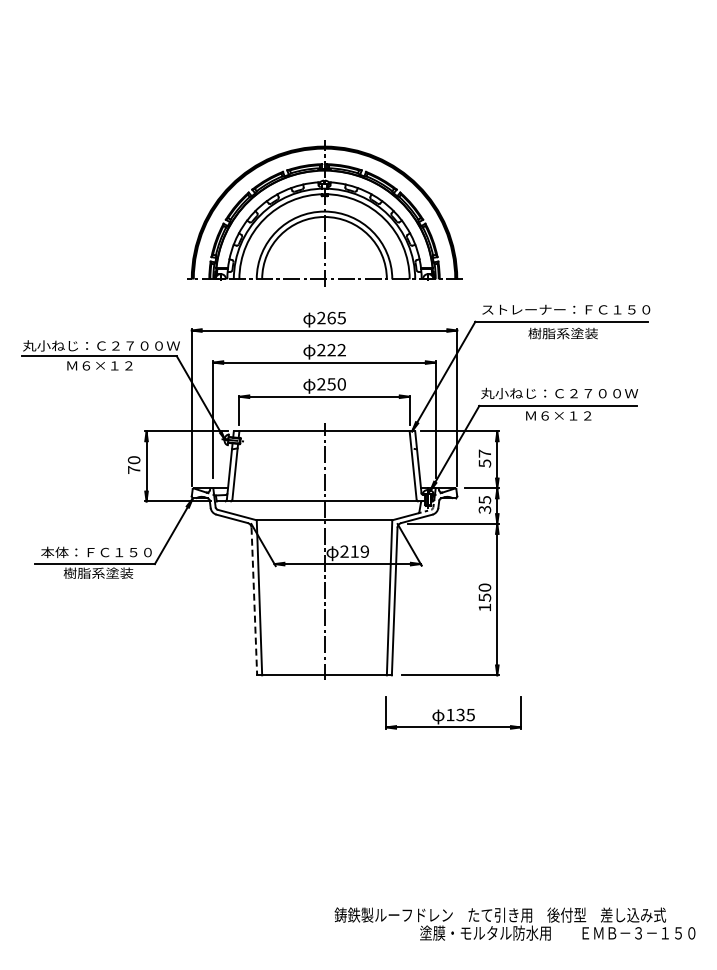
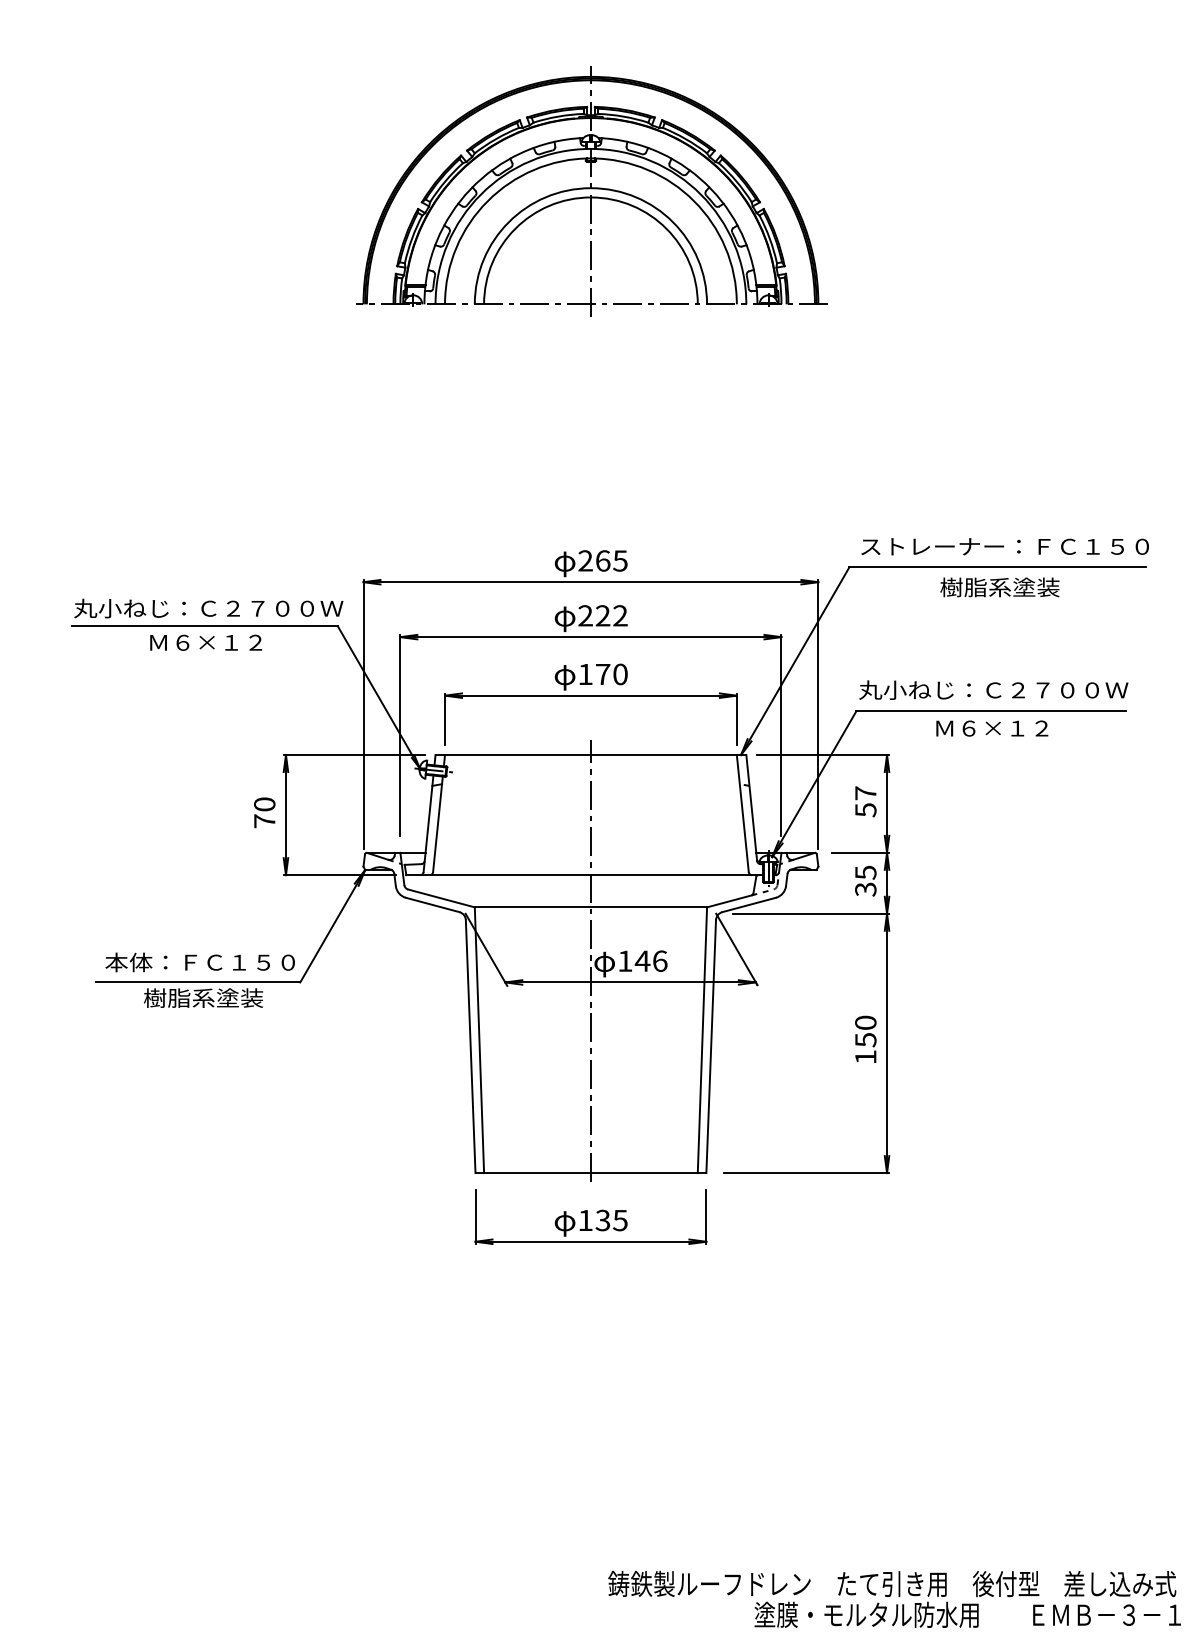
part: (324, 213) -> (590, 191), moved
text: (326, 384) -> (594, 674), 250 -> 170
text: (354, 551) -> (642, 960), 219 -> 146
line: (254, 601) -> (470, 1046), dashed -> solid
part: (453, 712) -> (590, 1216), moved

